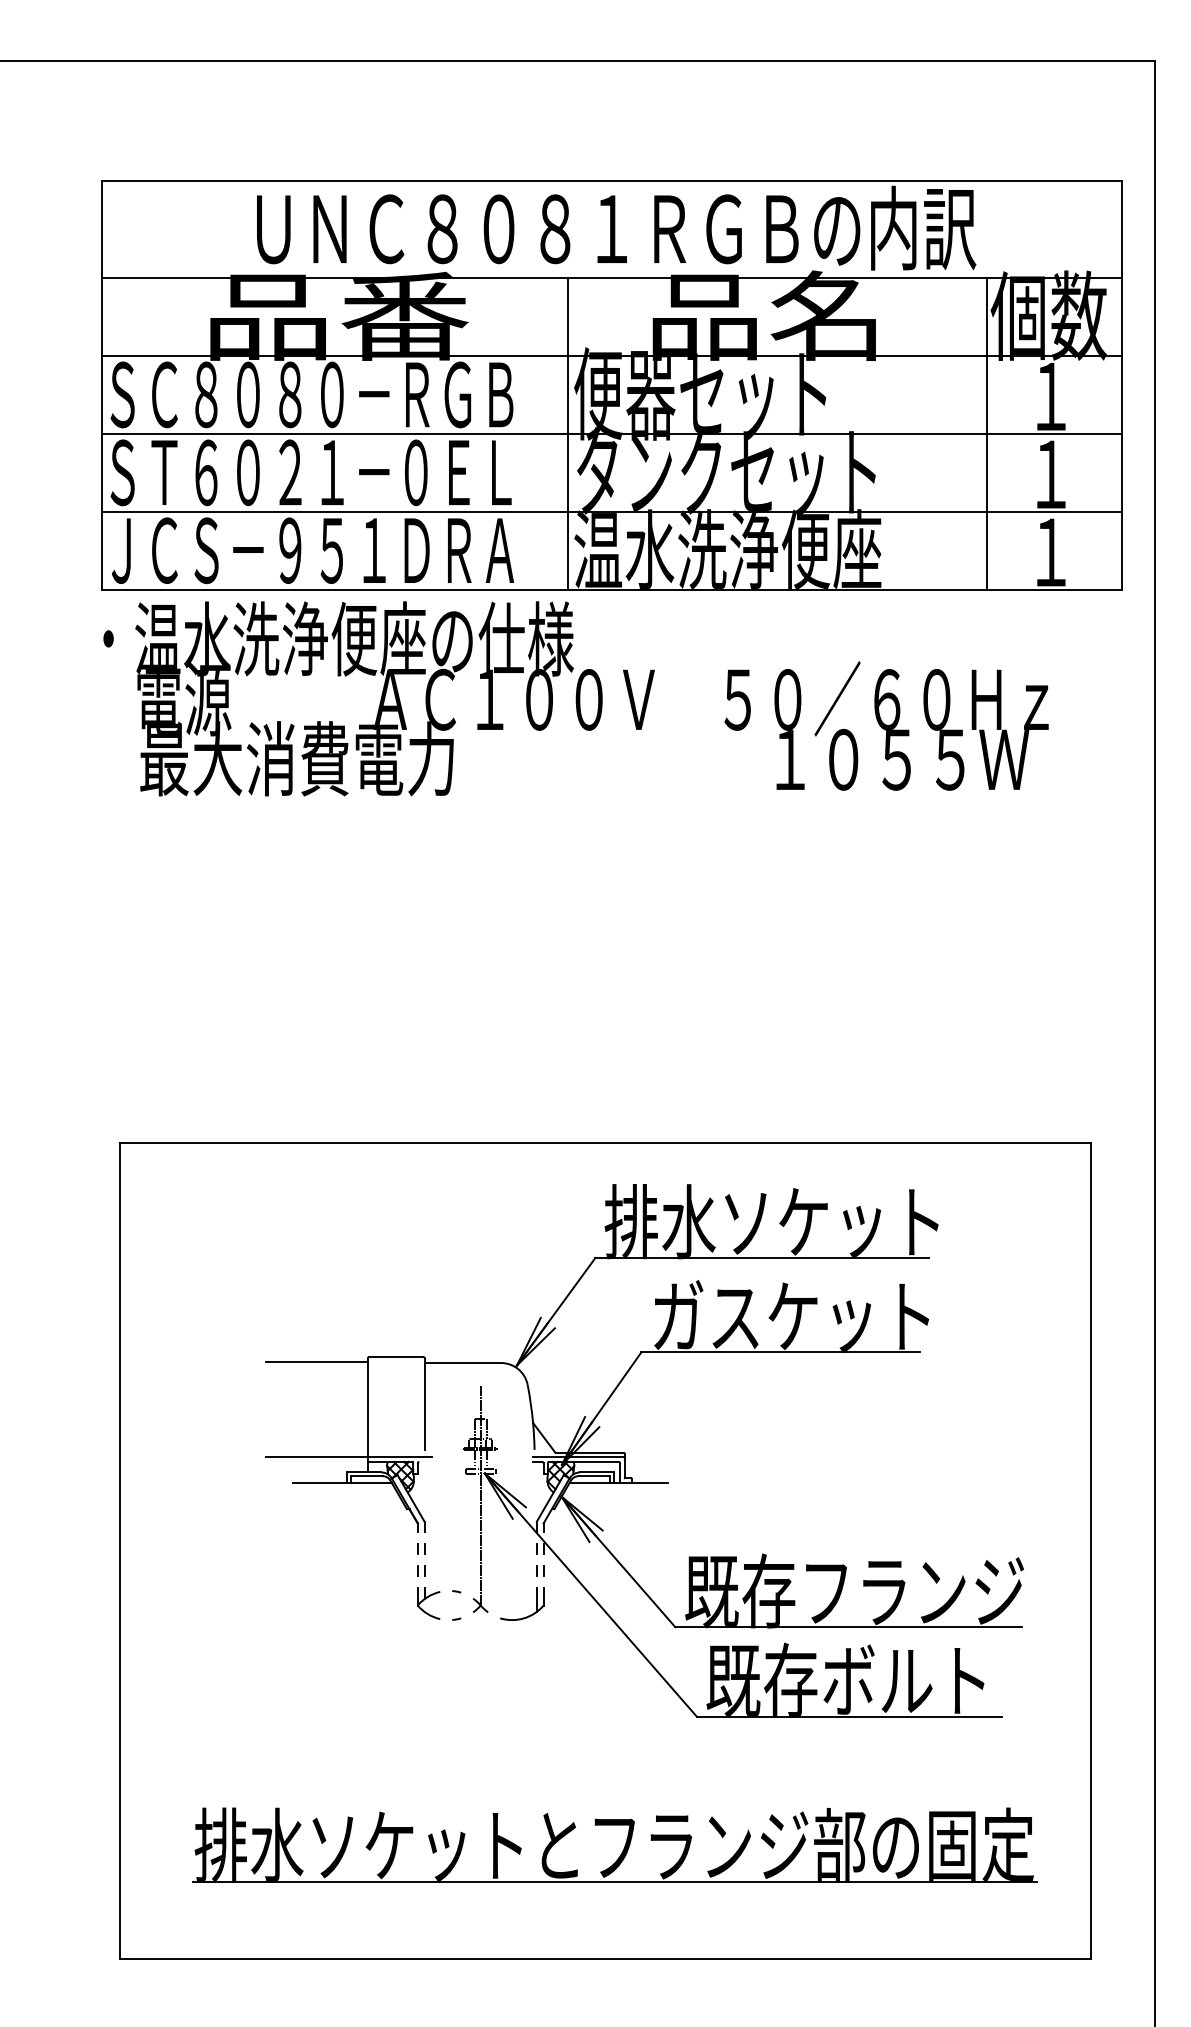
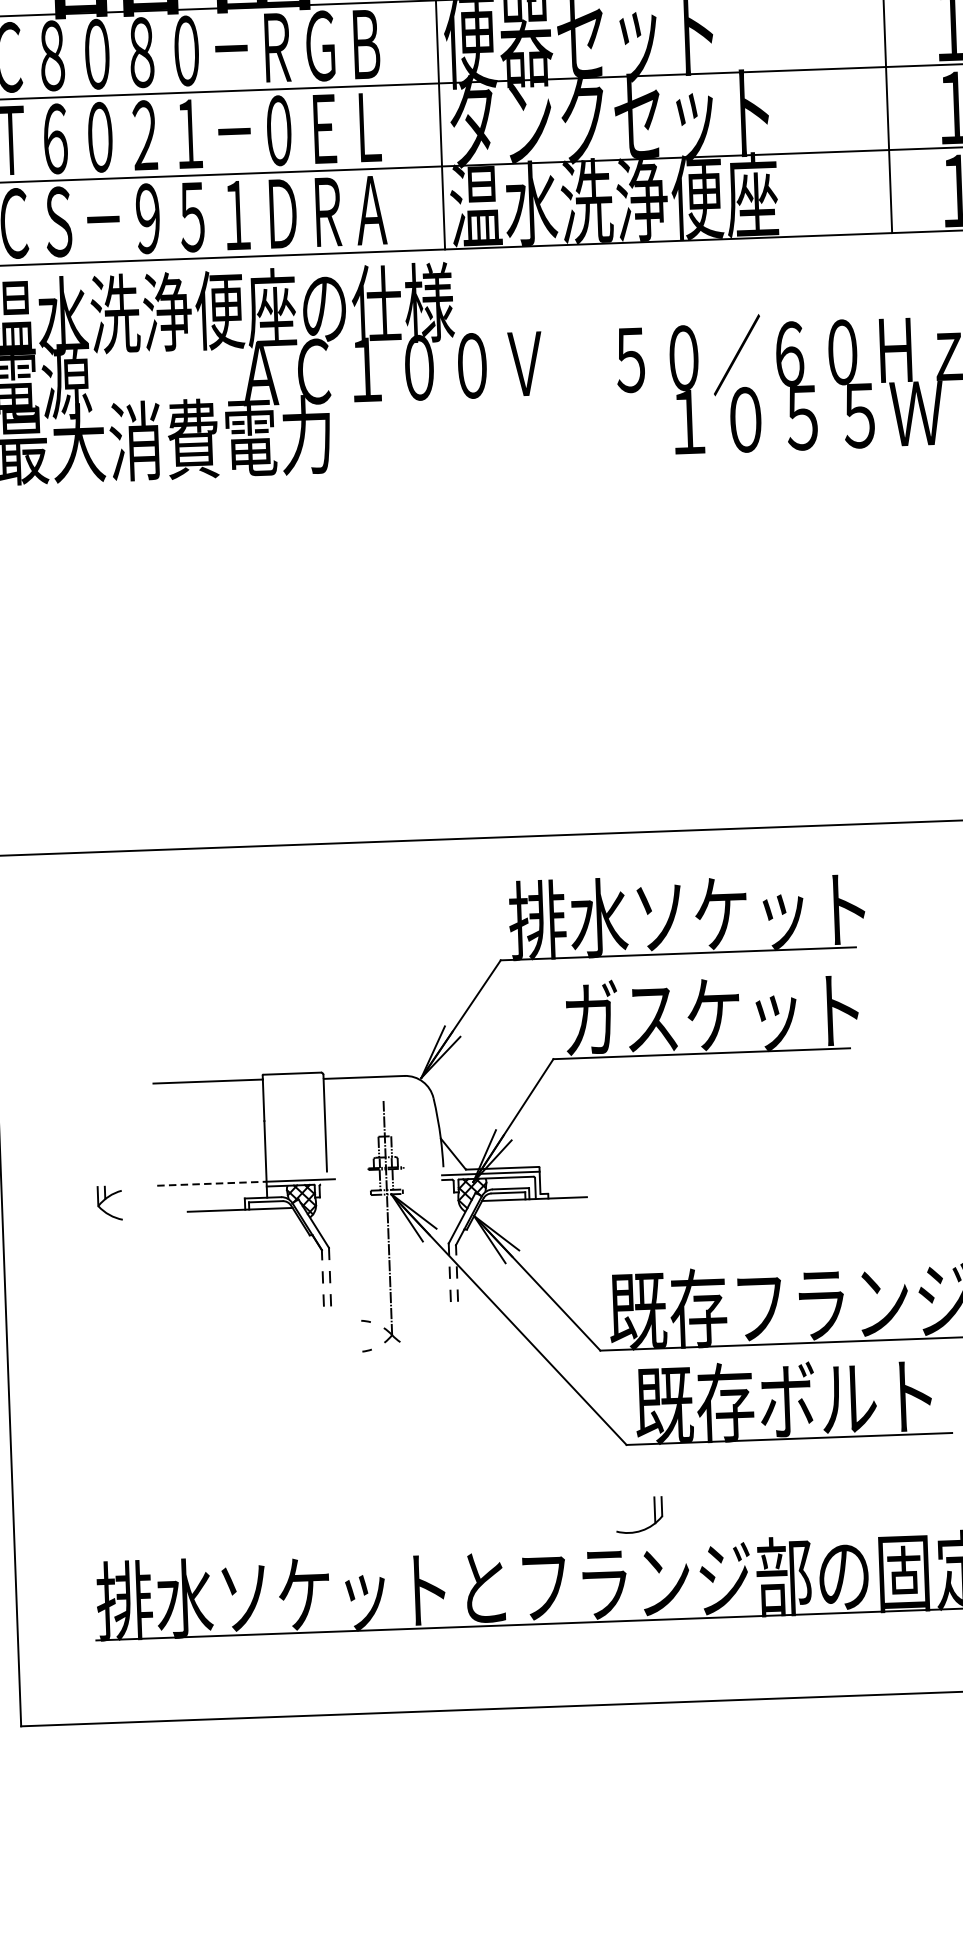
line: (317, 1457) -> (212, 1183), solid -> dashed
part: (428, 1603) -> (109, 1203), moved
part: (525, 1616) -> (643, 1528), moved

